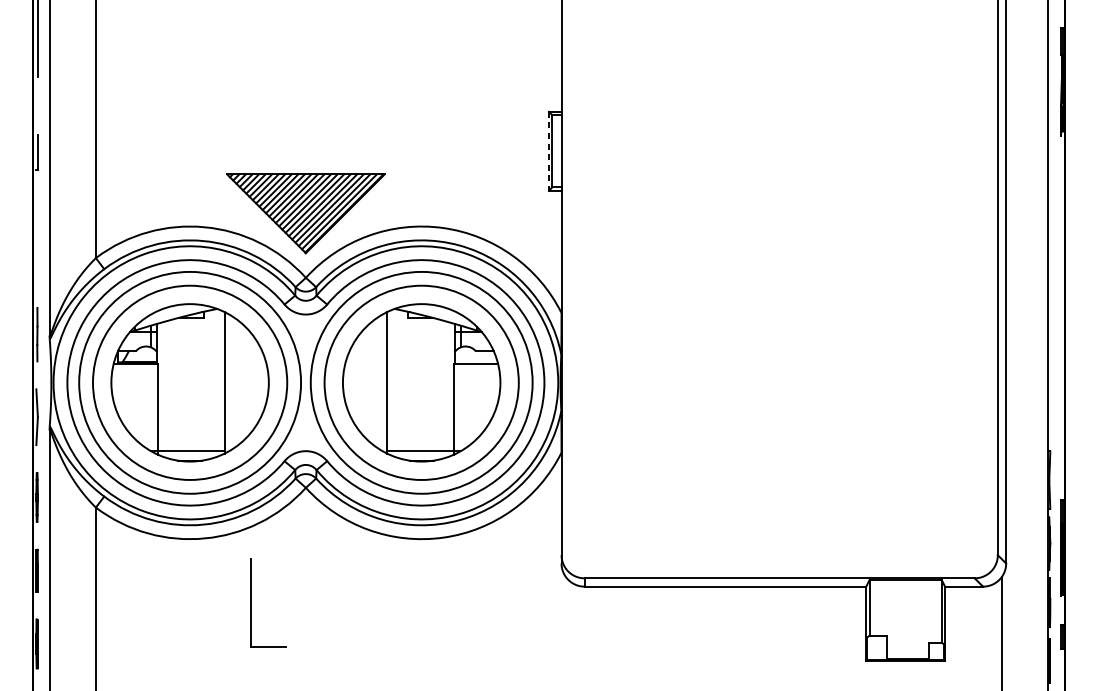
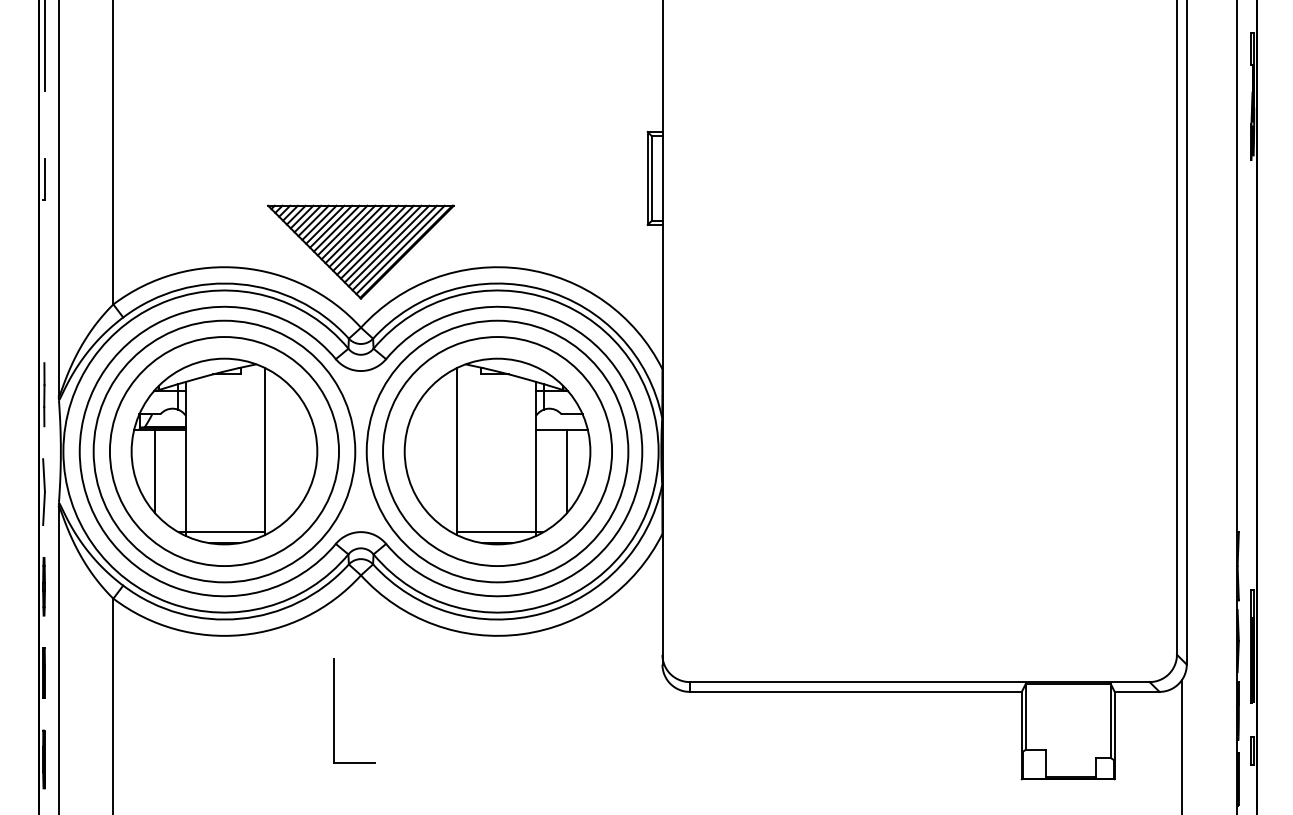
line: (548, 151) -> (647, 178), dashed -> solid
line: (131, 399) -> (155, 471), added
line: (480, 399) -> (566, 471), added
part: (251, 602) -> (334, 710), moved

